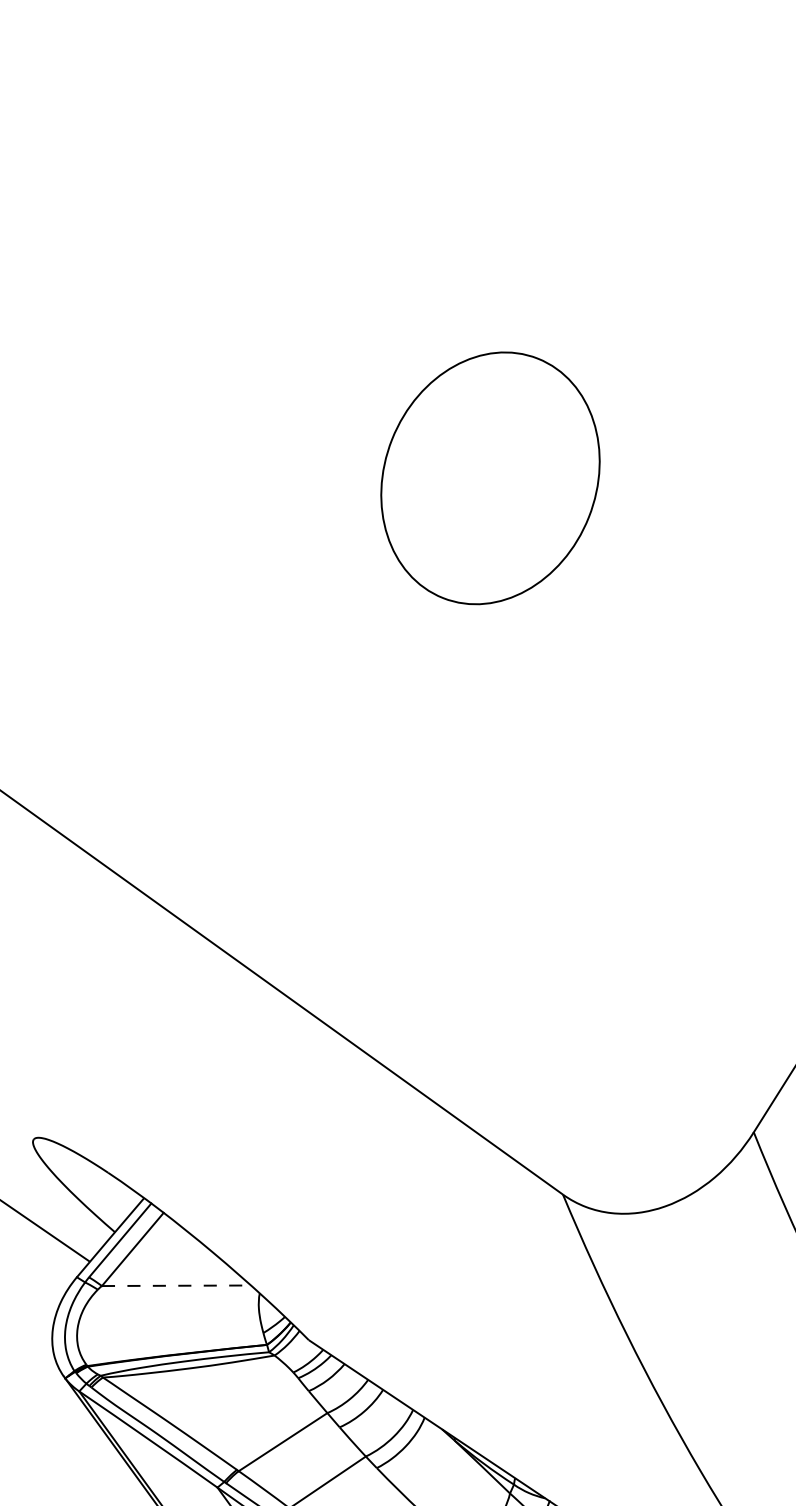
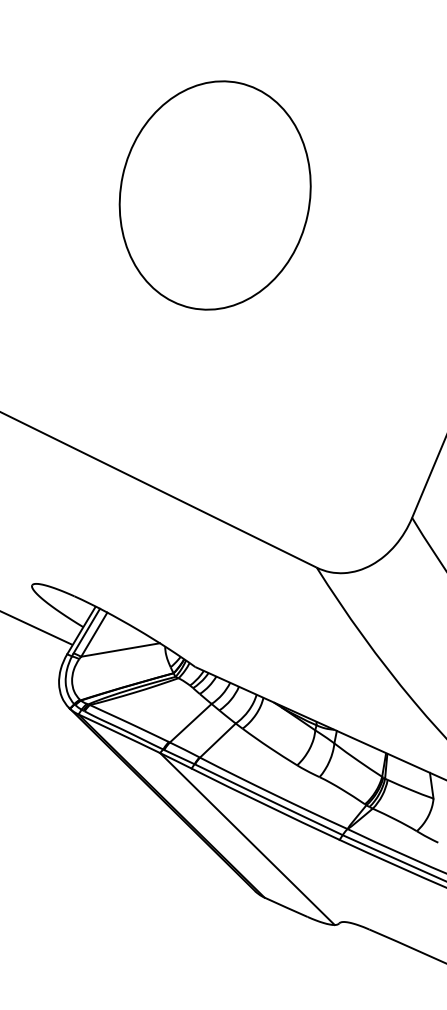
part: (489, 478) -> (214, 195), size x1.67
line: (176, 1286) -> (120, 650), dashed -> solid

